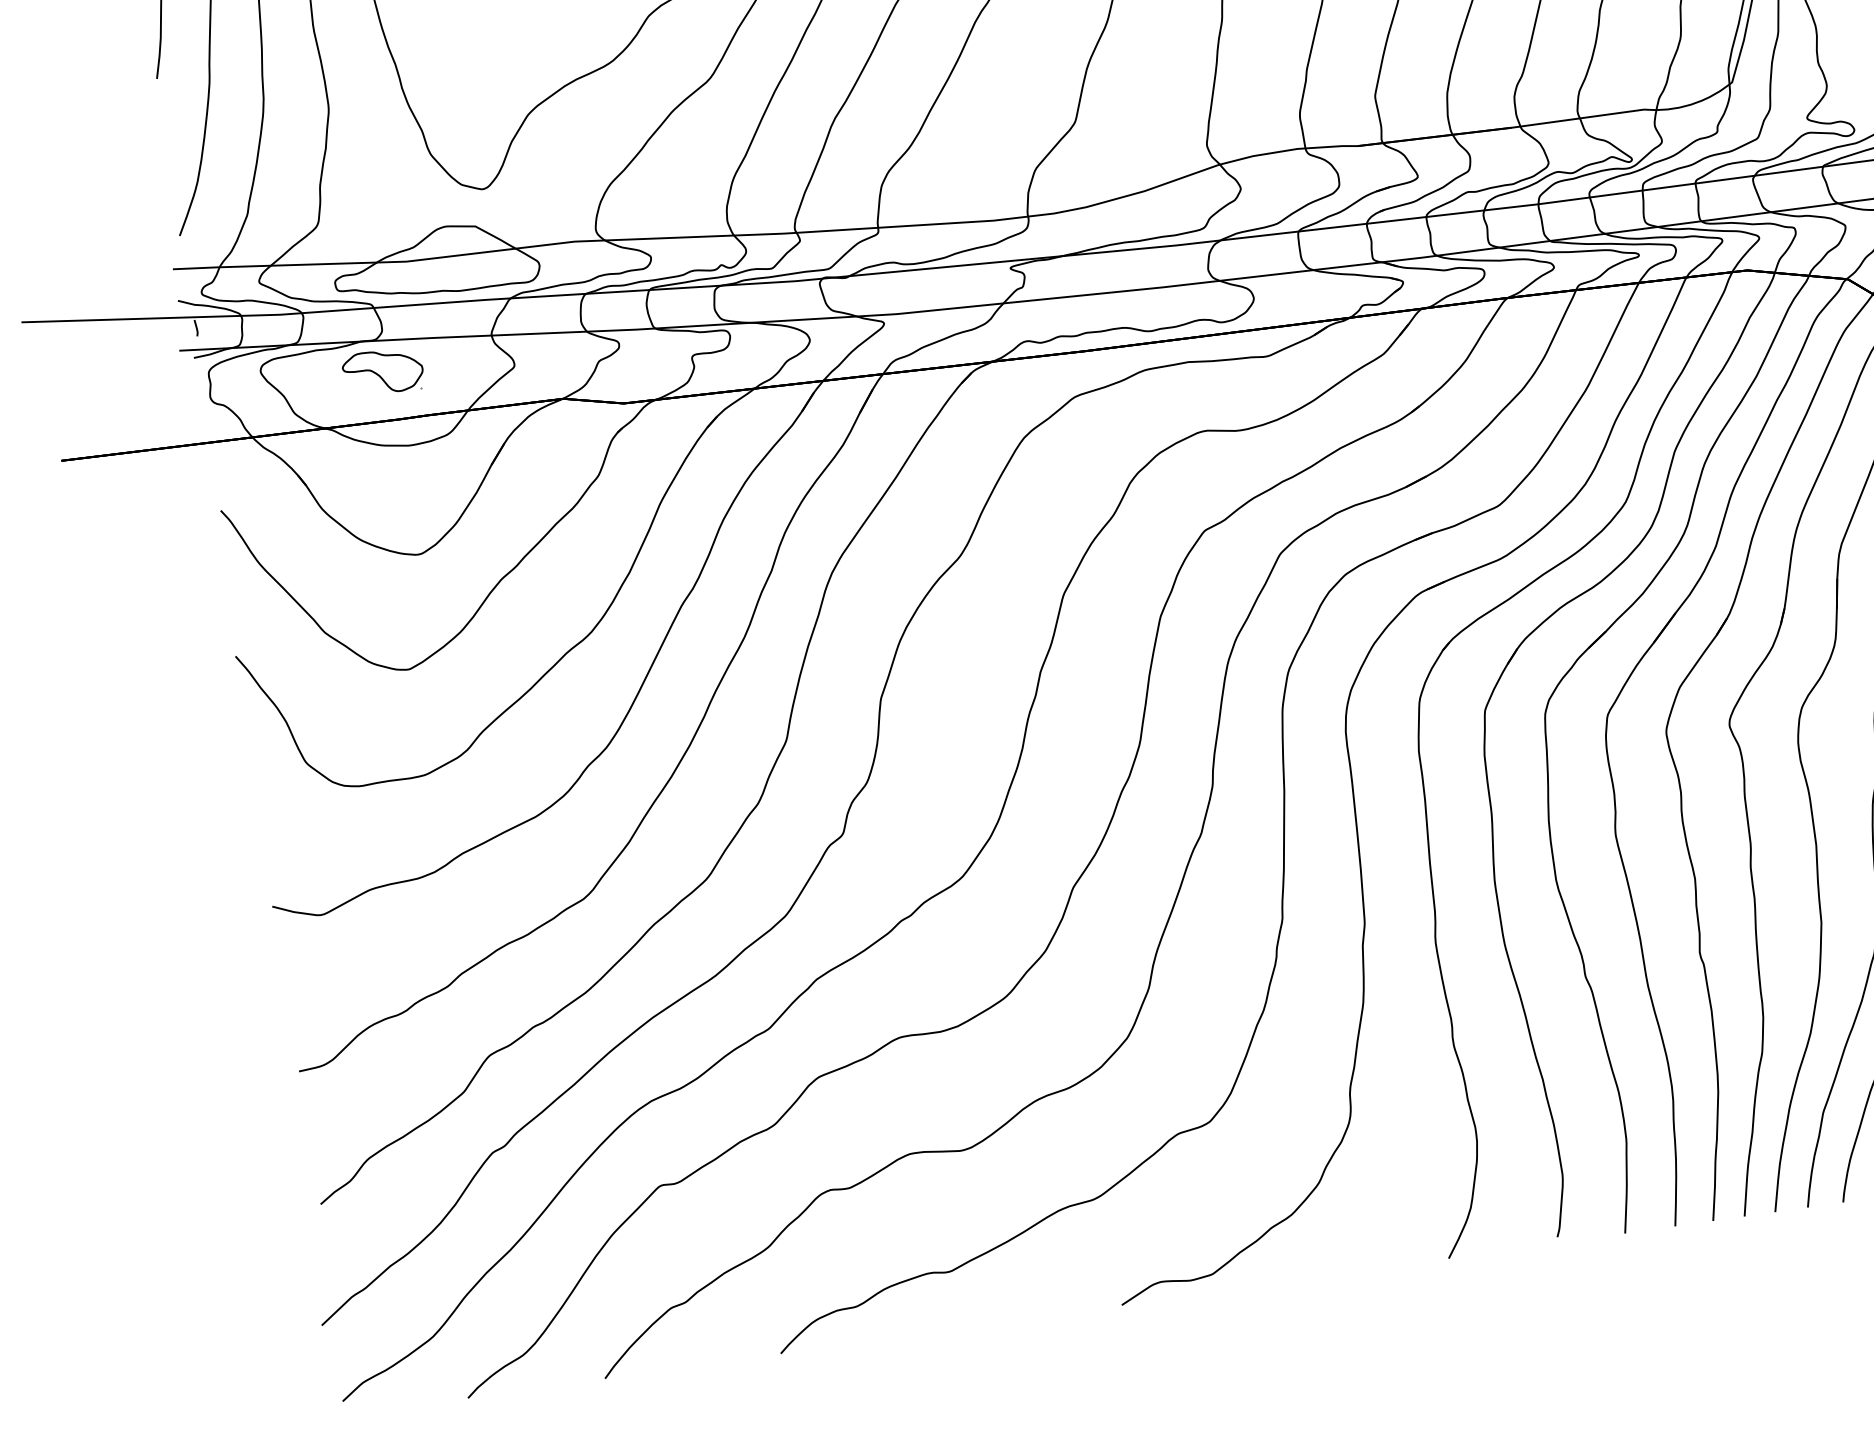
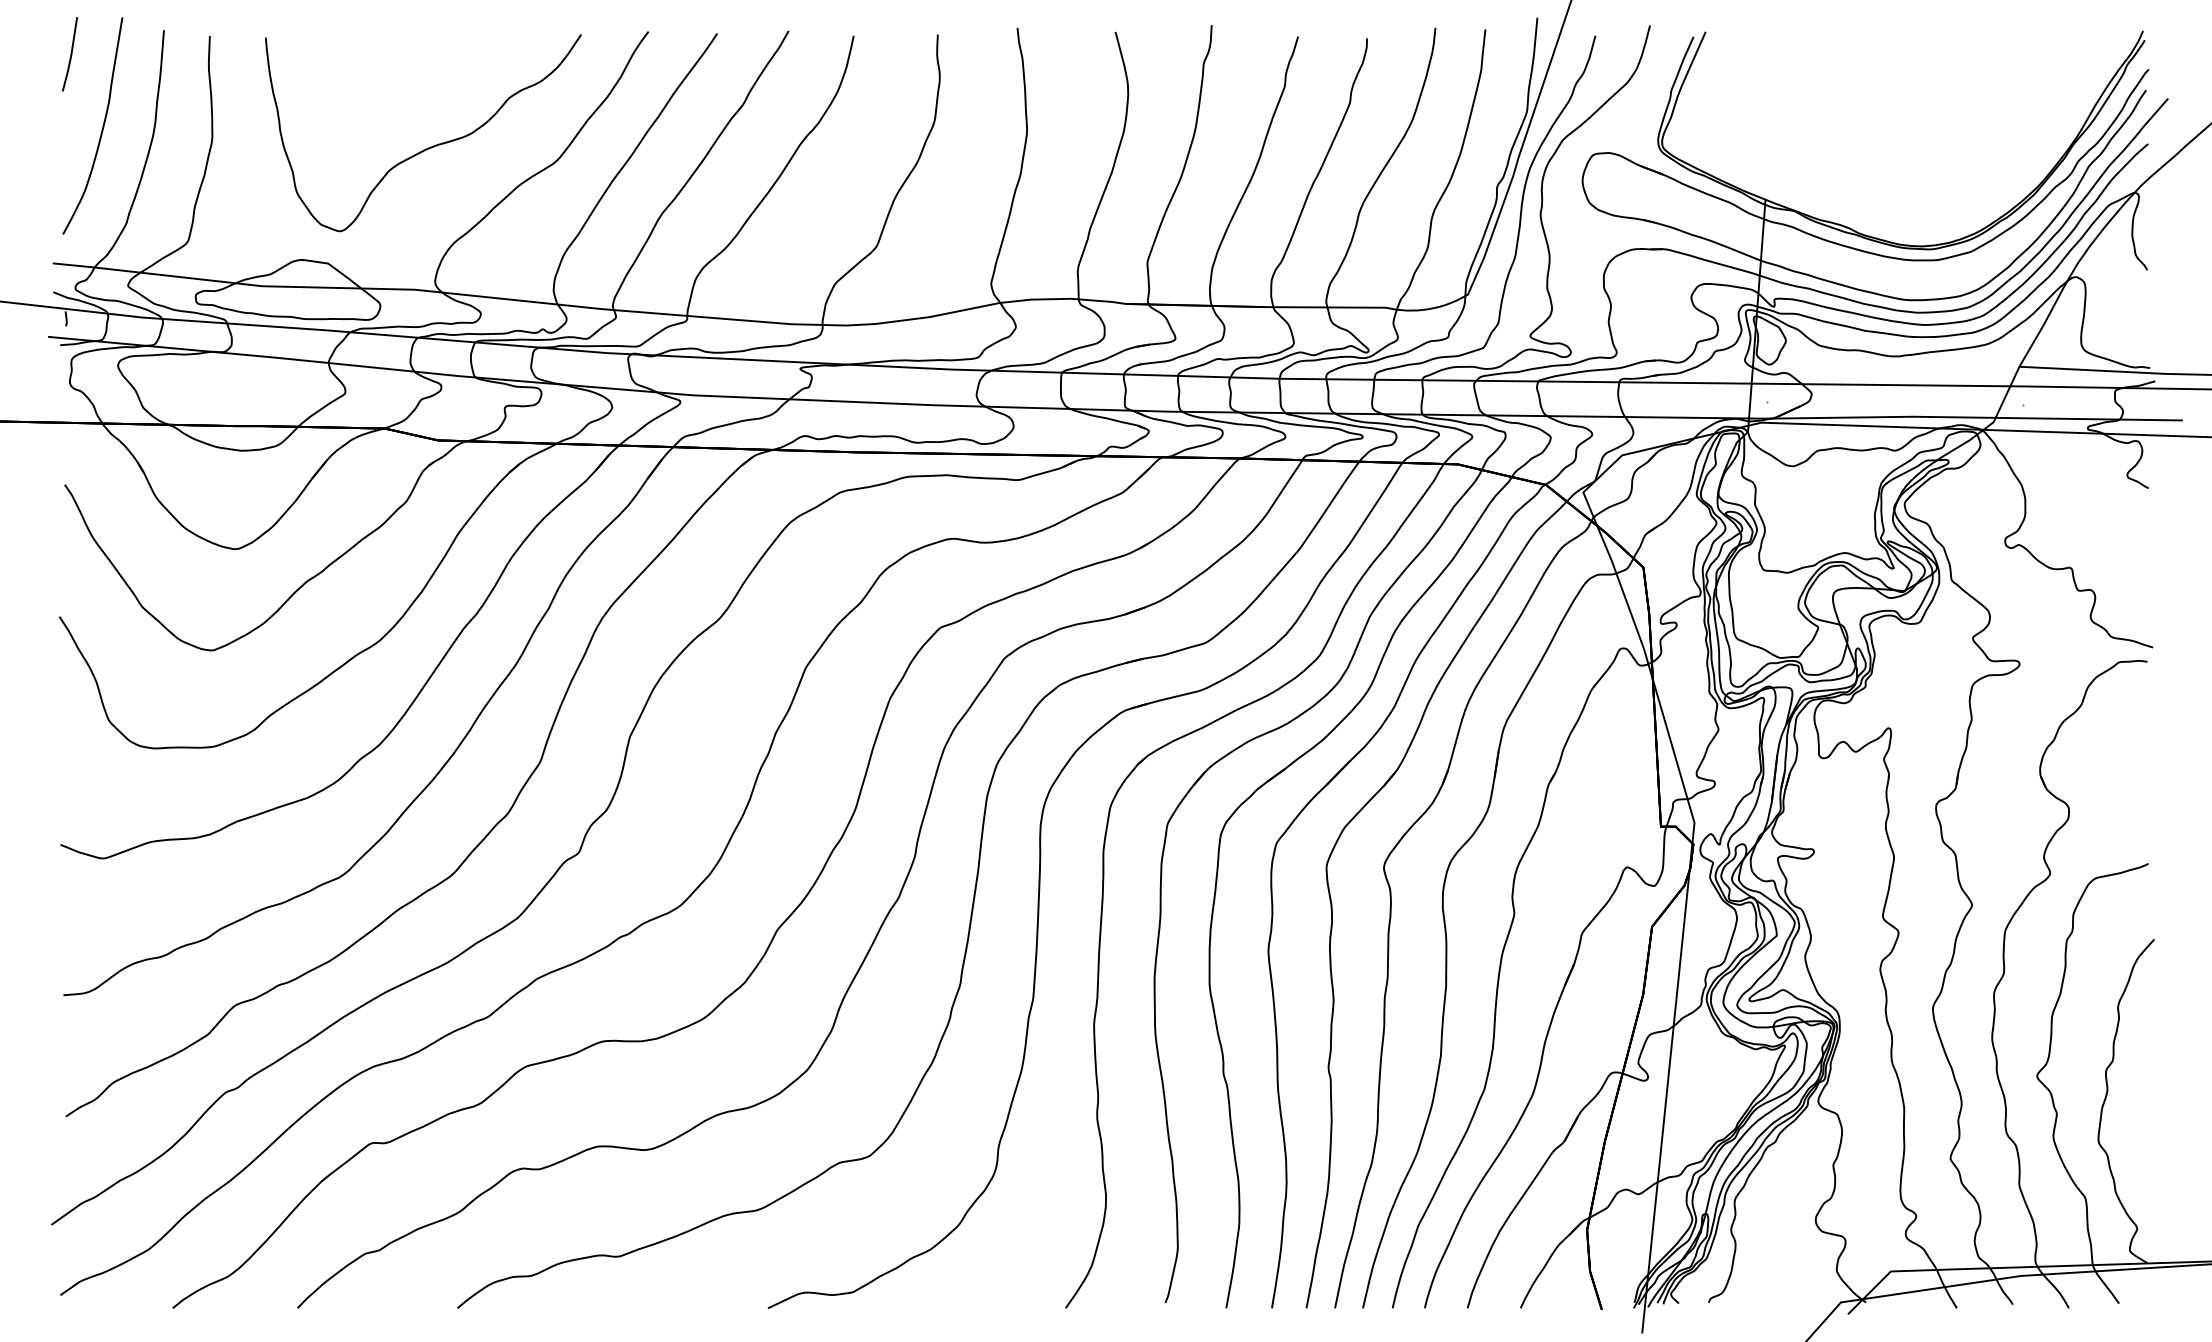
part: (382, 371) -> (226, 381), removed

